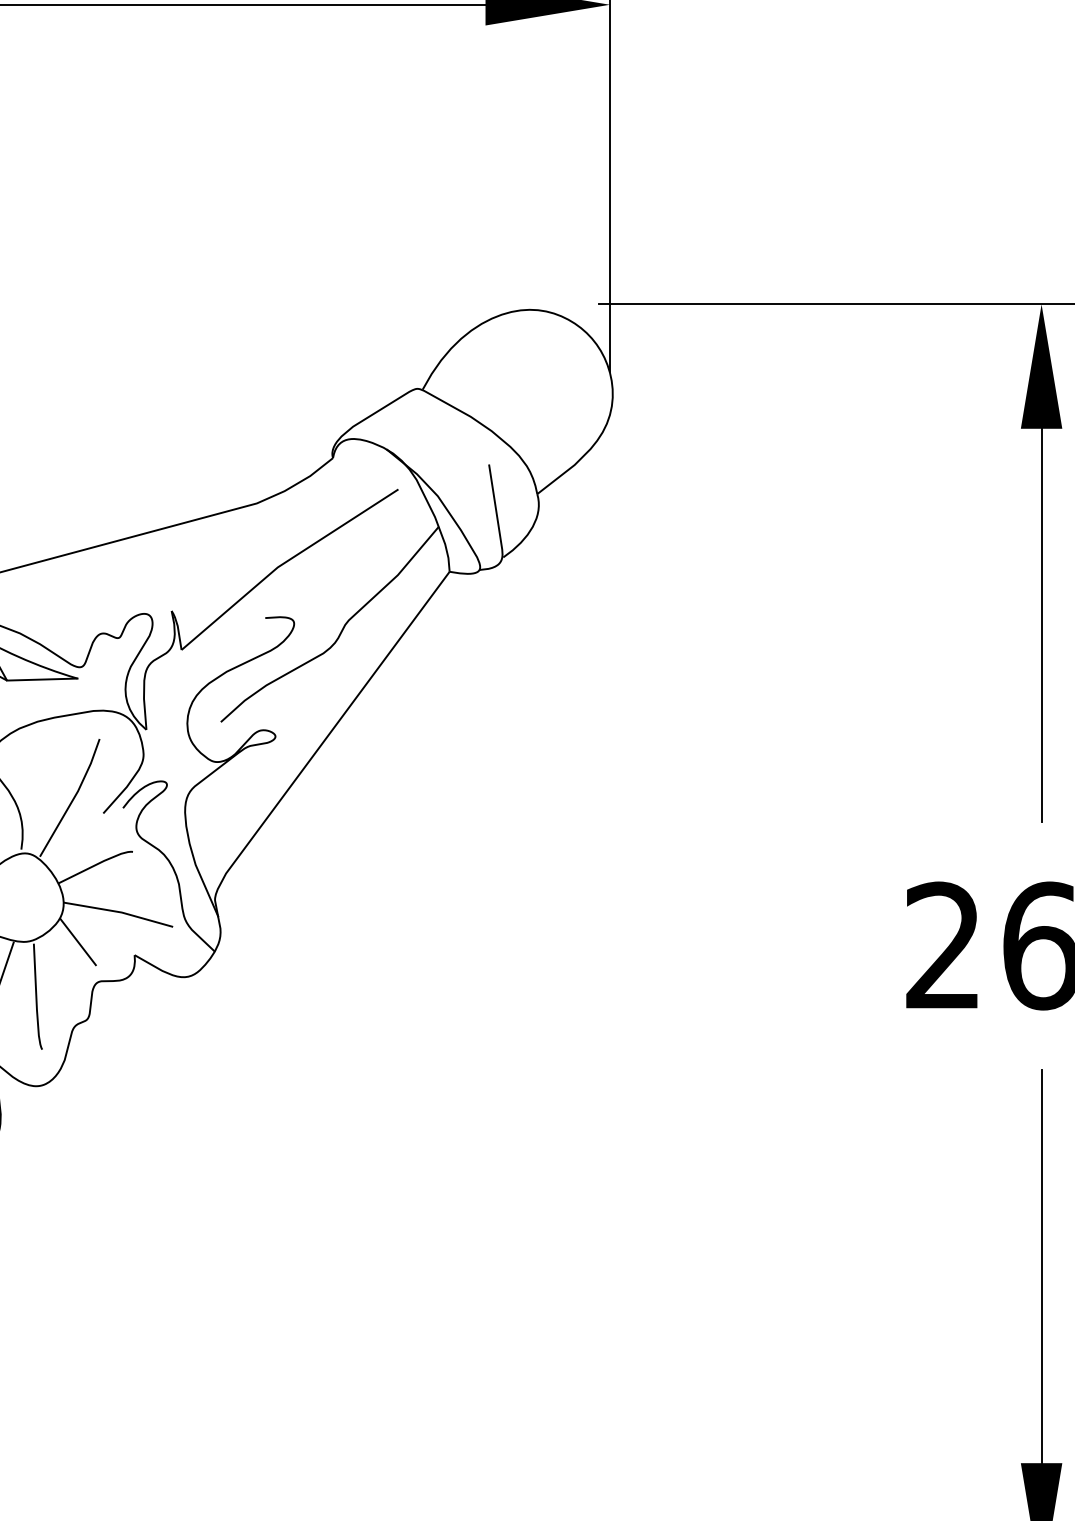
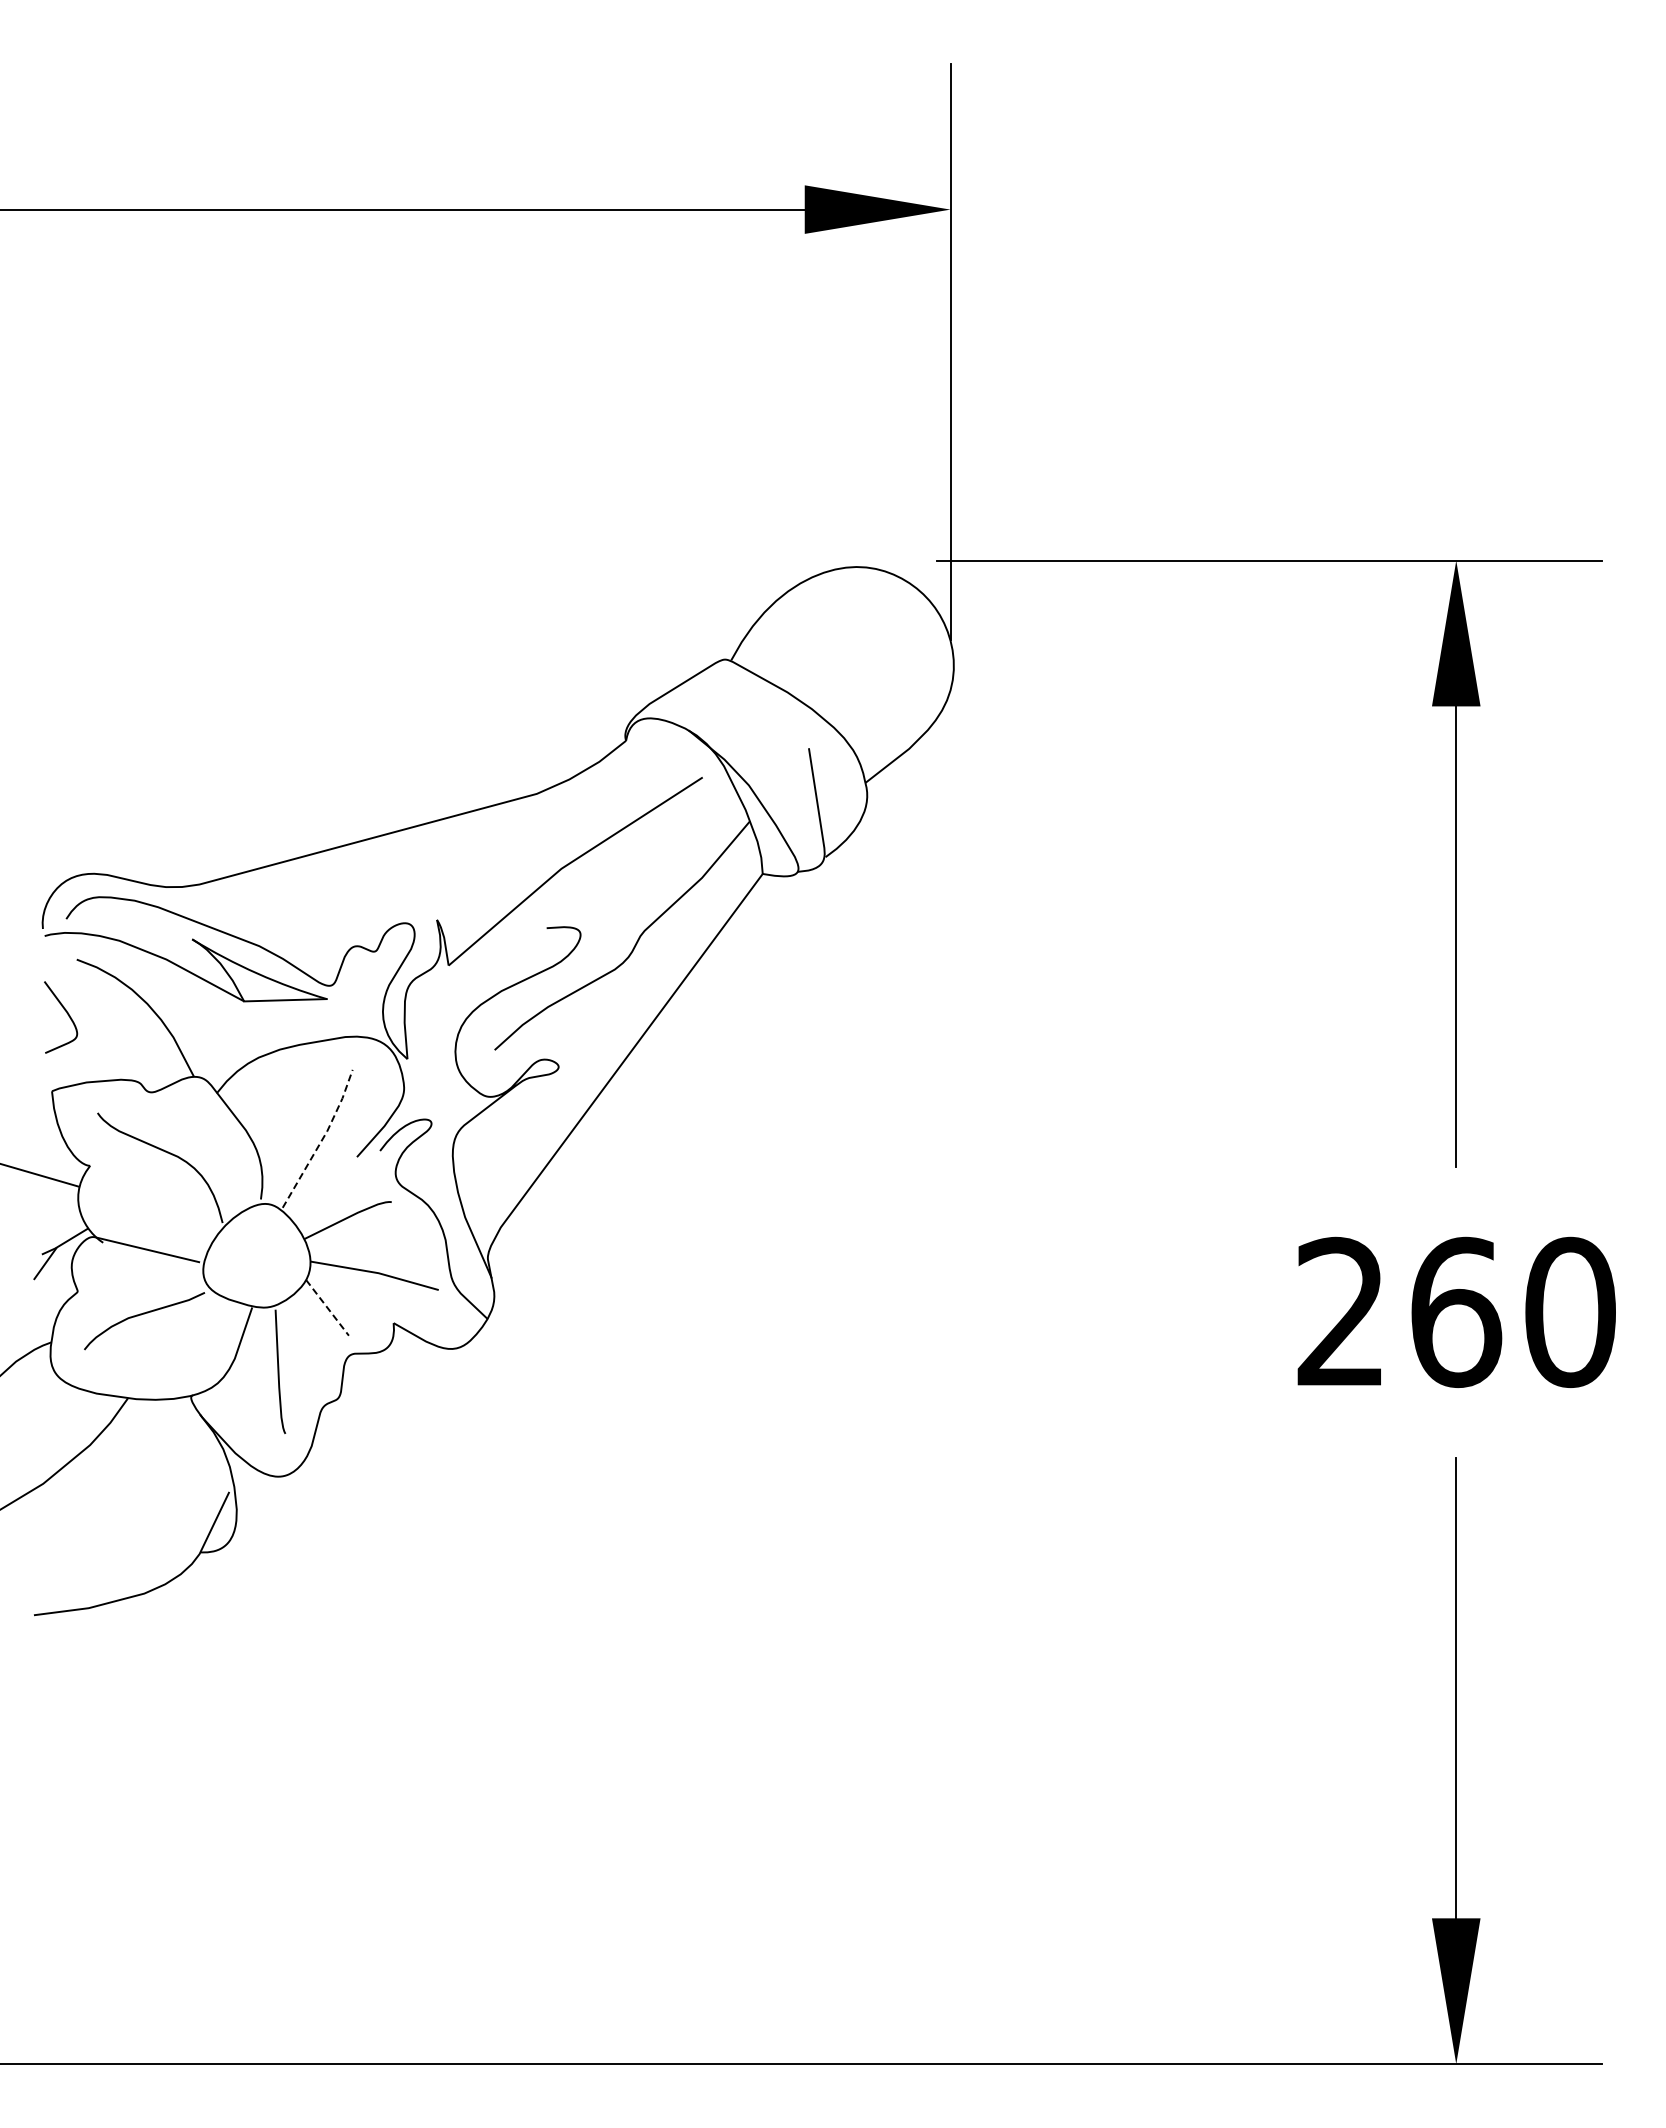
line: (73, 798) -> (322, 1139), solid -> dashed
line: (78, 942) -> (327, 1308), solid -> dashed

